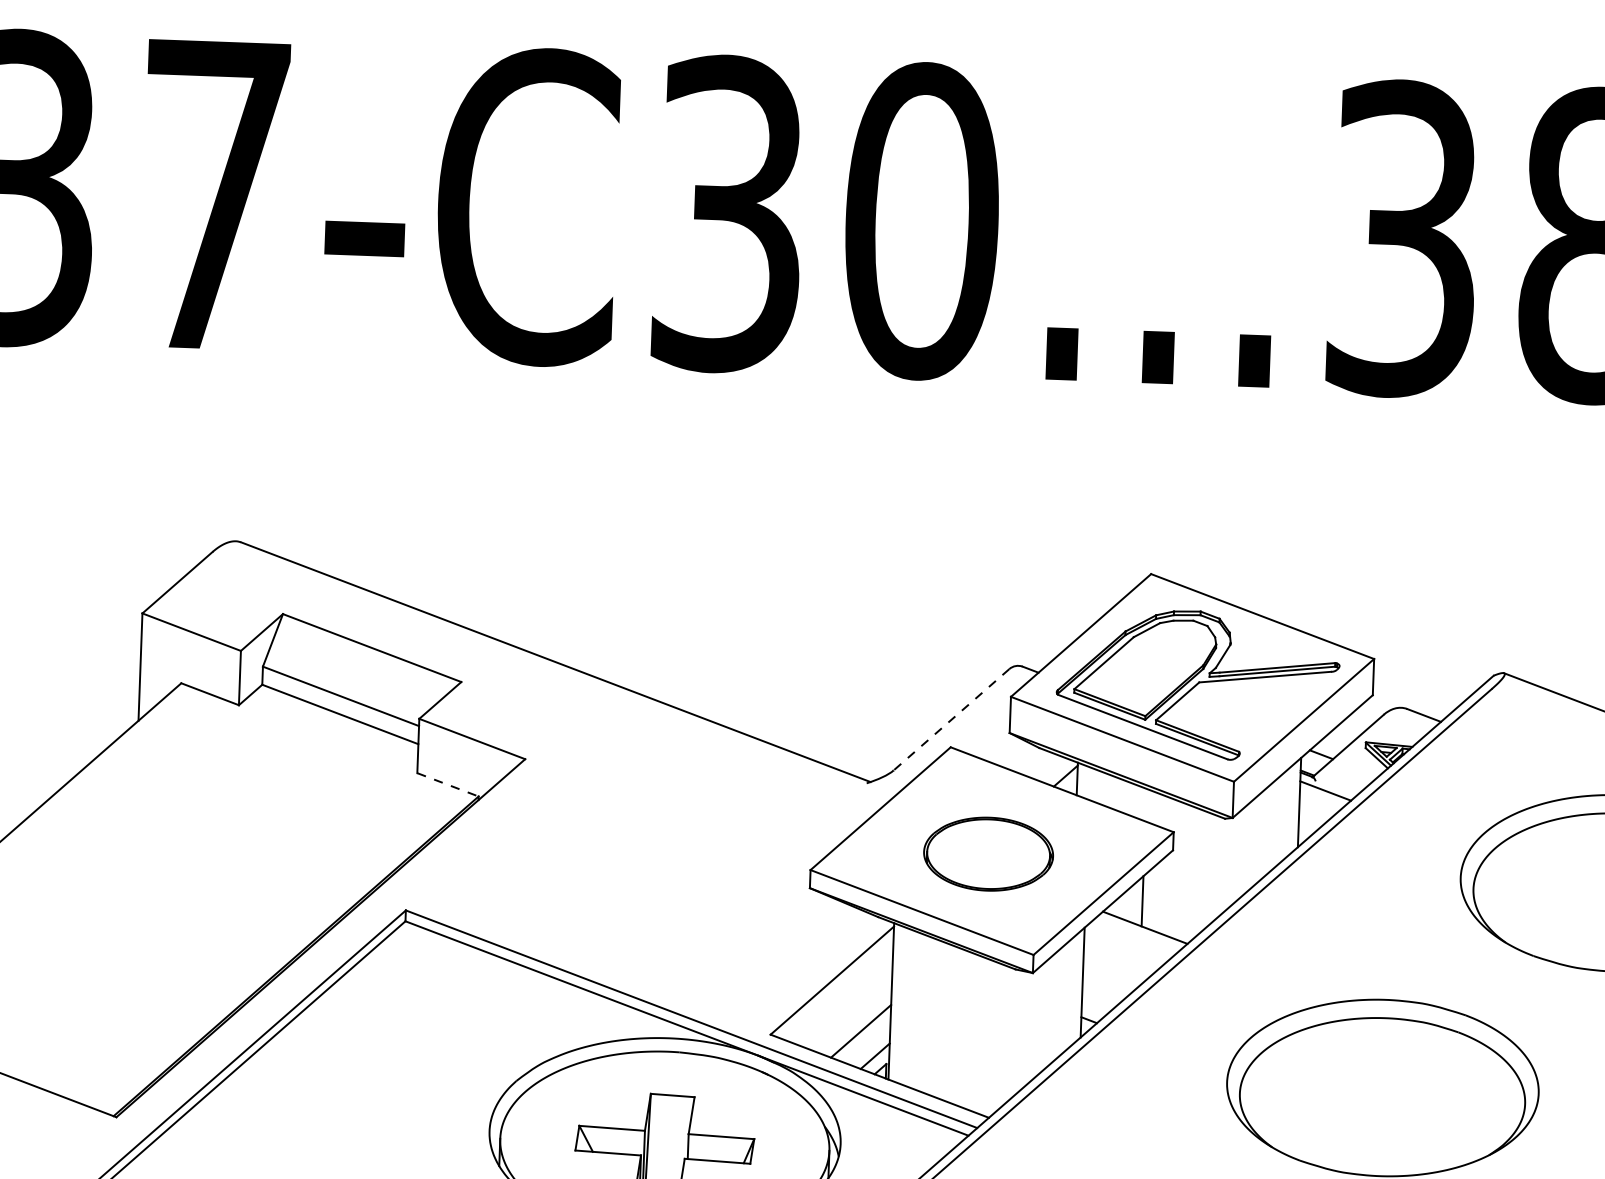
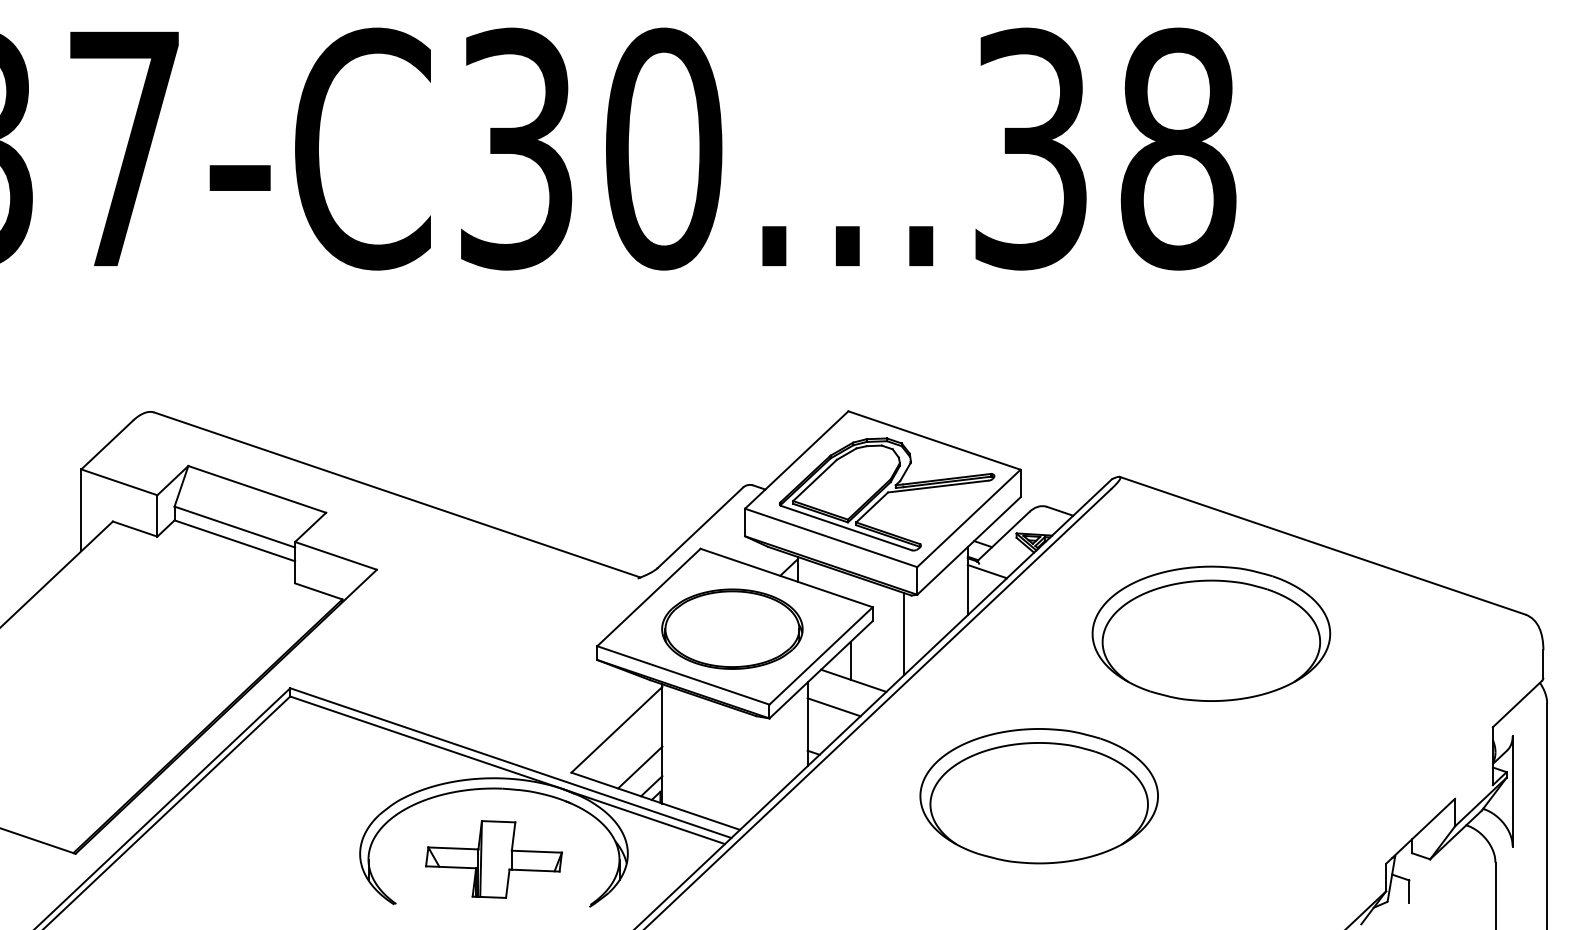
line: (951, 719) -> (700, 527), dashed -> solid
line: (448, 784) -> (319, 591), dashed -> solid
part: (988, 853) -> (732, 628), size x1.43
line: (1214, 869) -> (904, 634), added
line: (1117, 961) -> (833, 707), added

